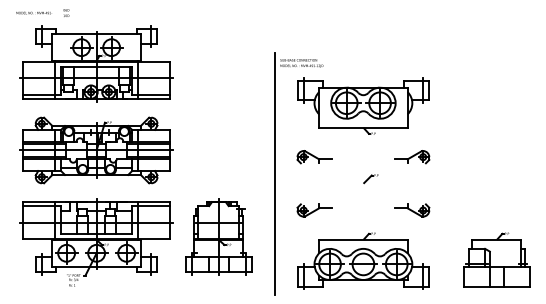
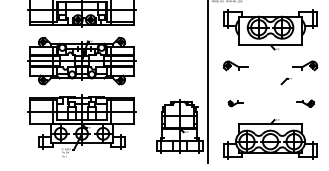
part: (370, 179) -> (286, 81), moved
part: (314, 210) -> (235, 103), size x0.6
part: (412, 210) -> (305, 103), size x0.7
part: (218, 236) -> (179, 126), moved

